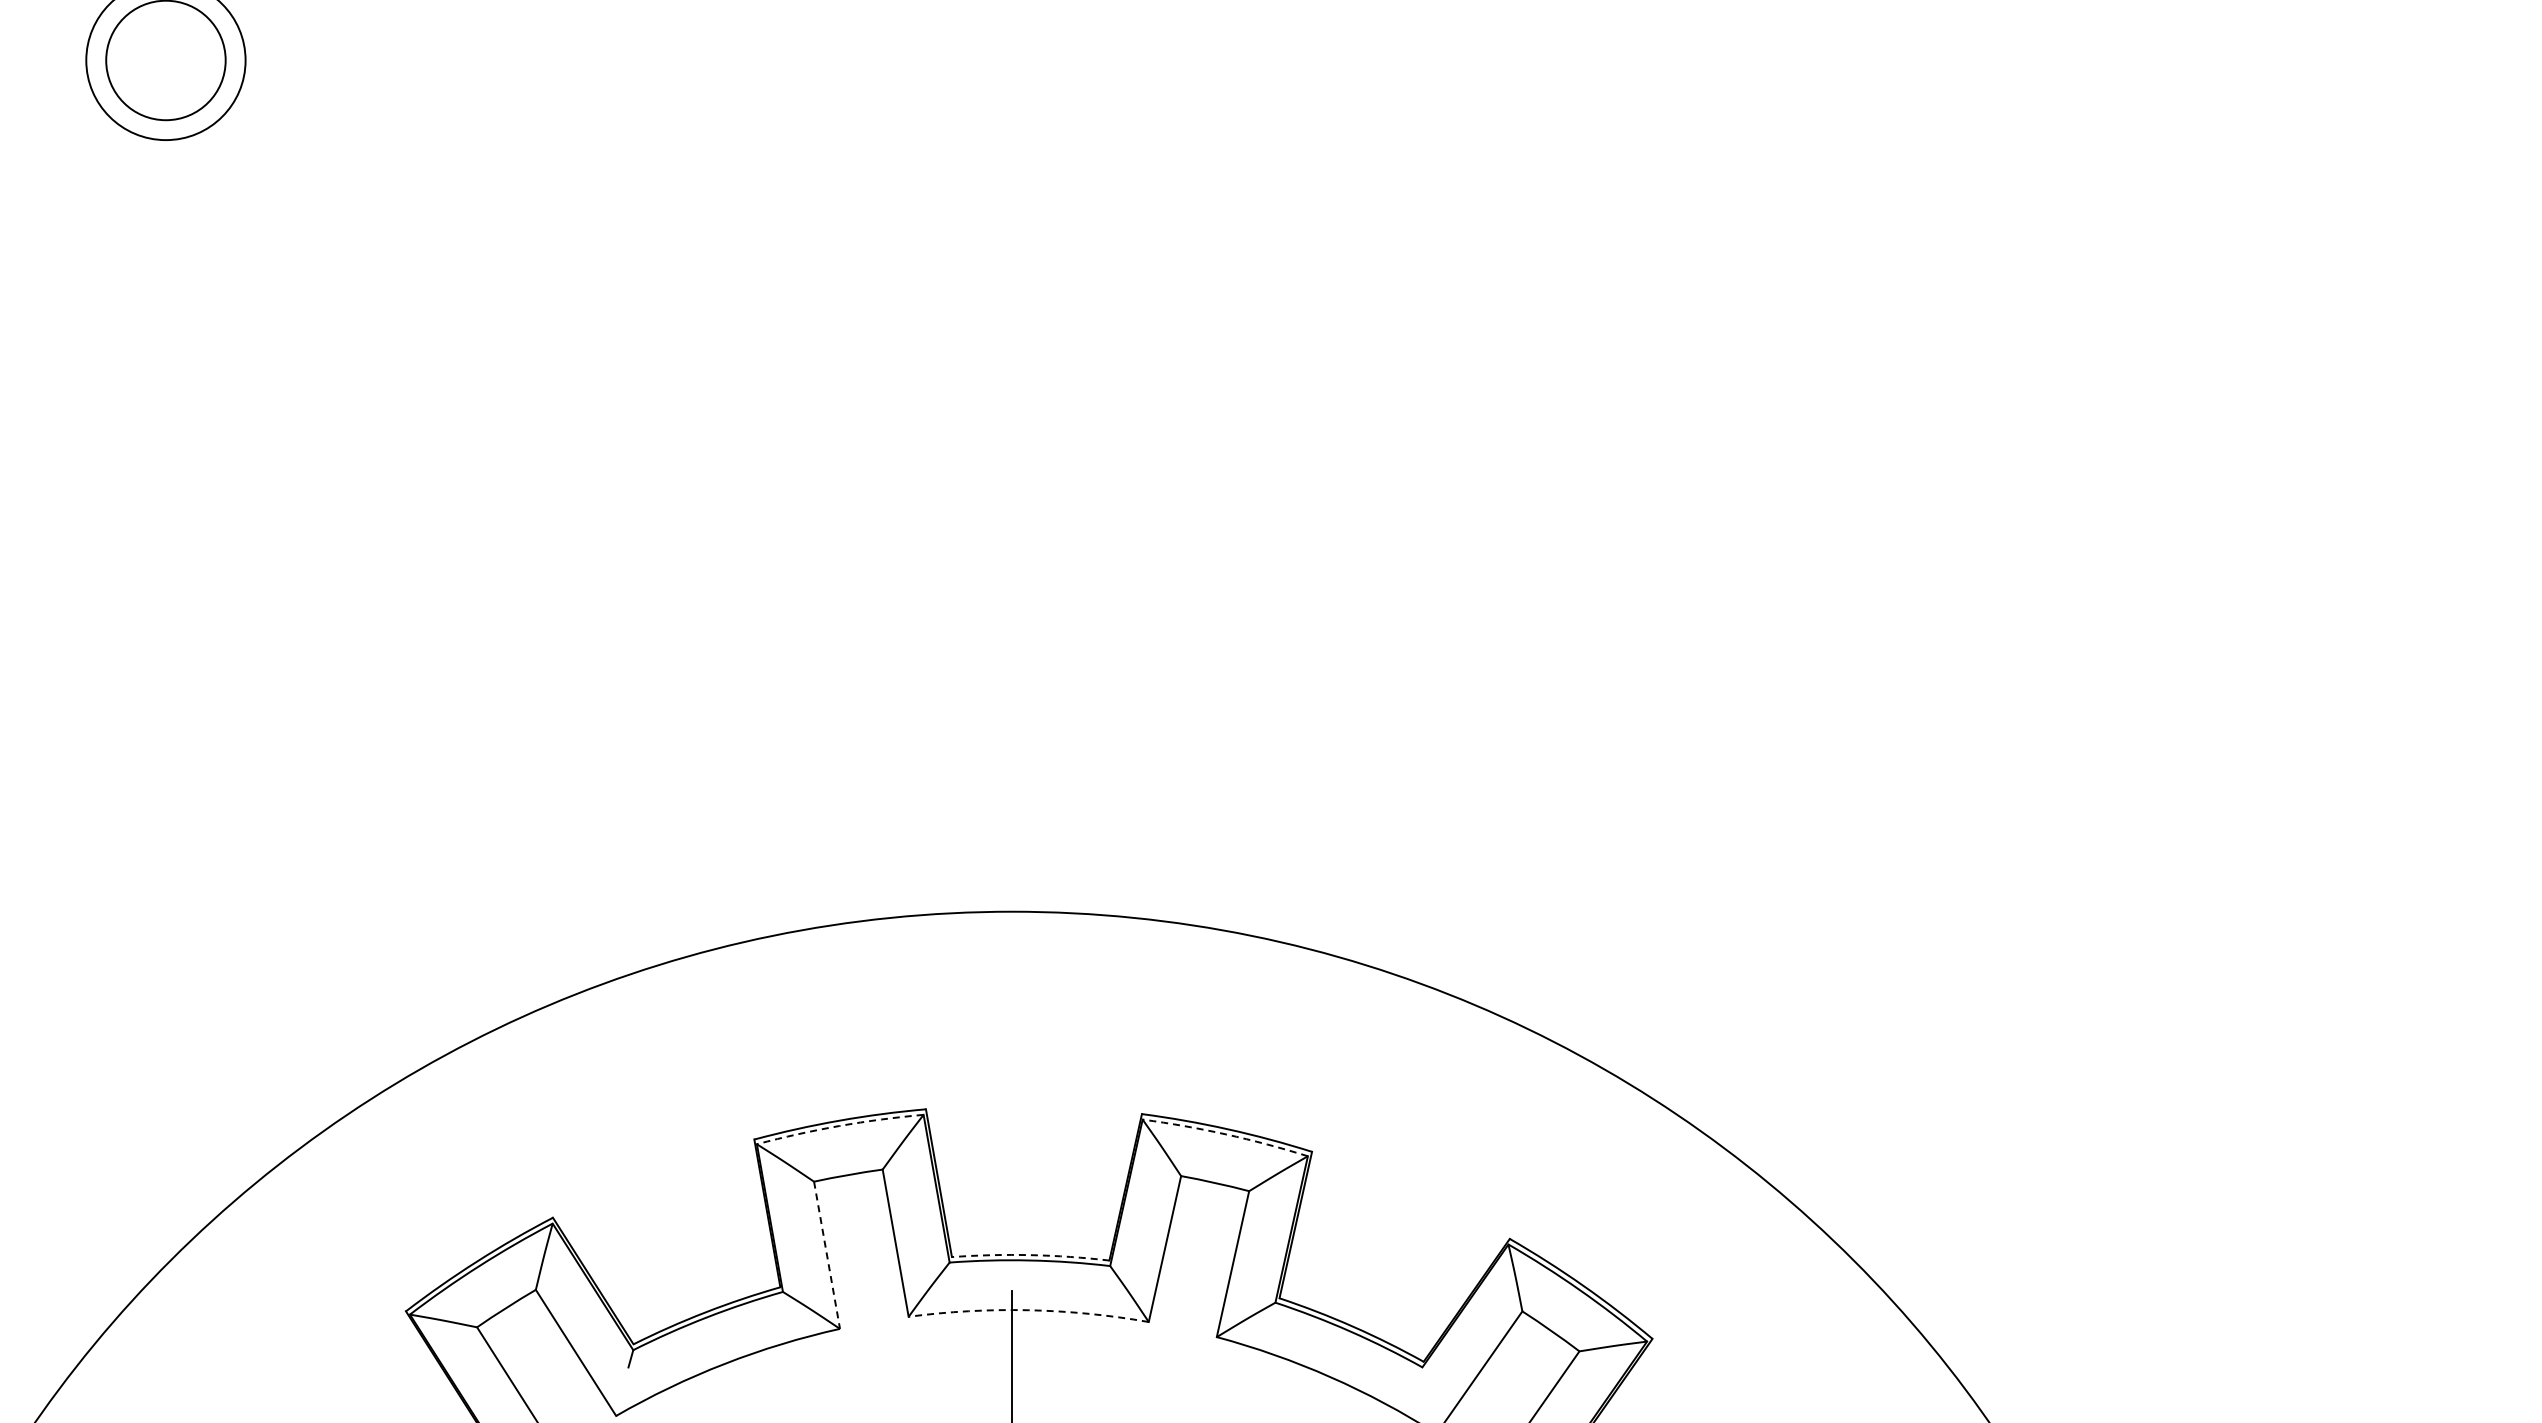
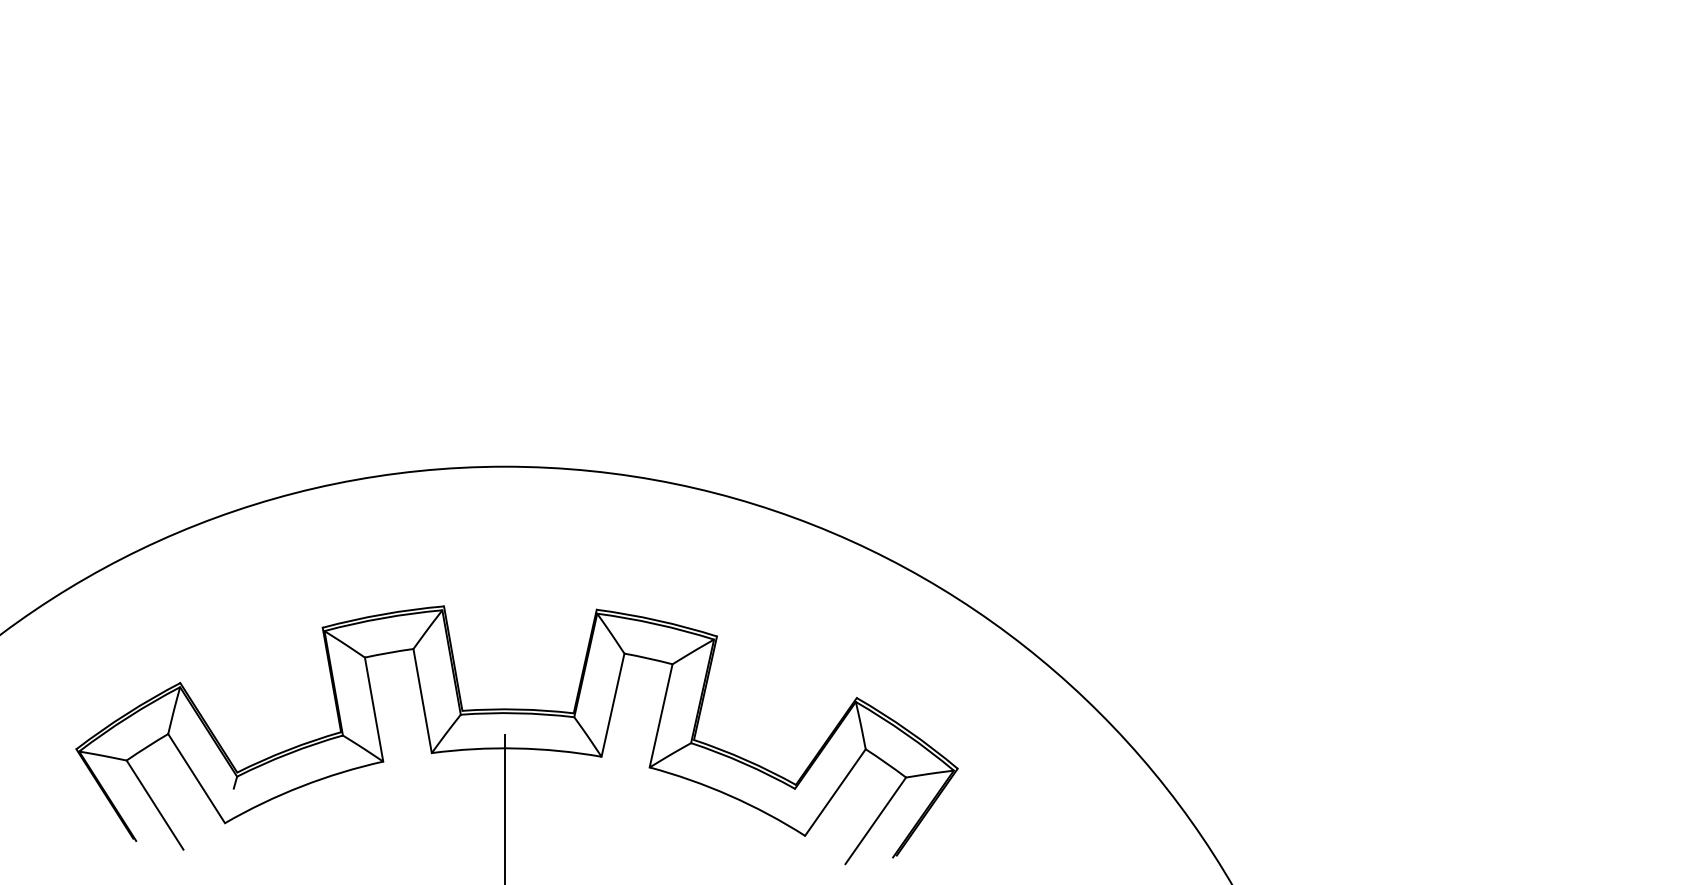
arc: (839, 1125) -> (382, 617), dashed -> solid
arc: (1226, 1134) -> (656, 624), dashed -> solid
line: (827, 1255) -> (374, 709), dashed -> solid
arc: (1030, 1255) -> (517, 709), dashed -> solid
arc: (1028, 1310) -> (516, 748), dashed -> solid

